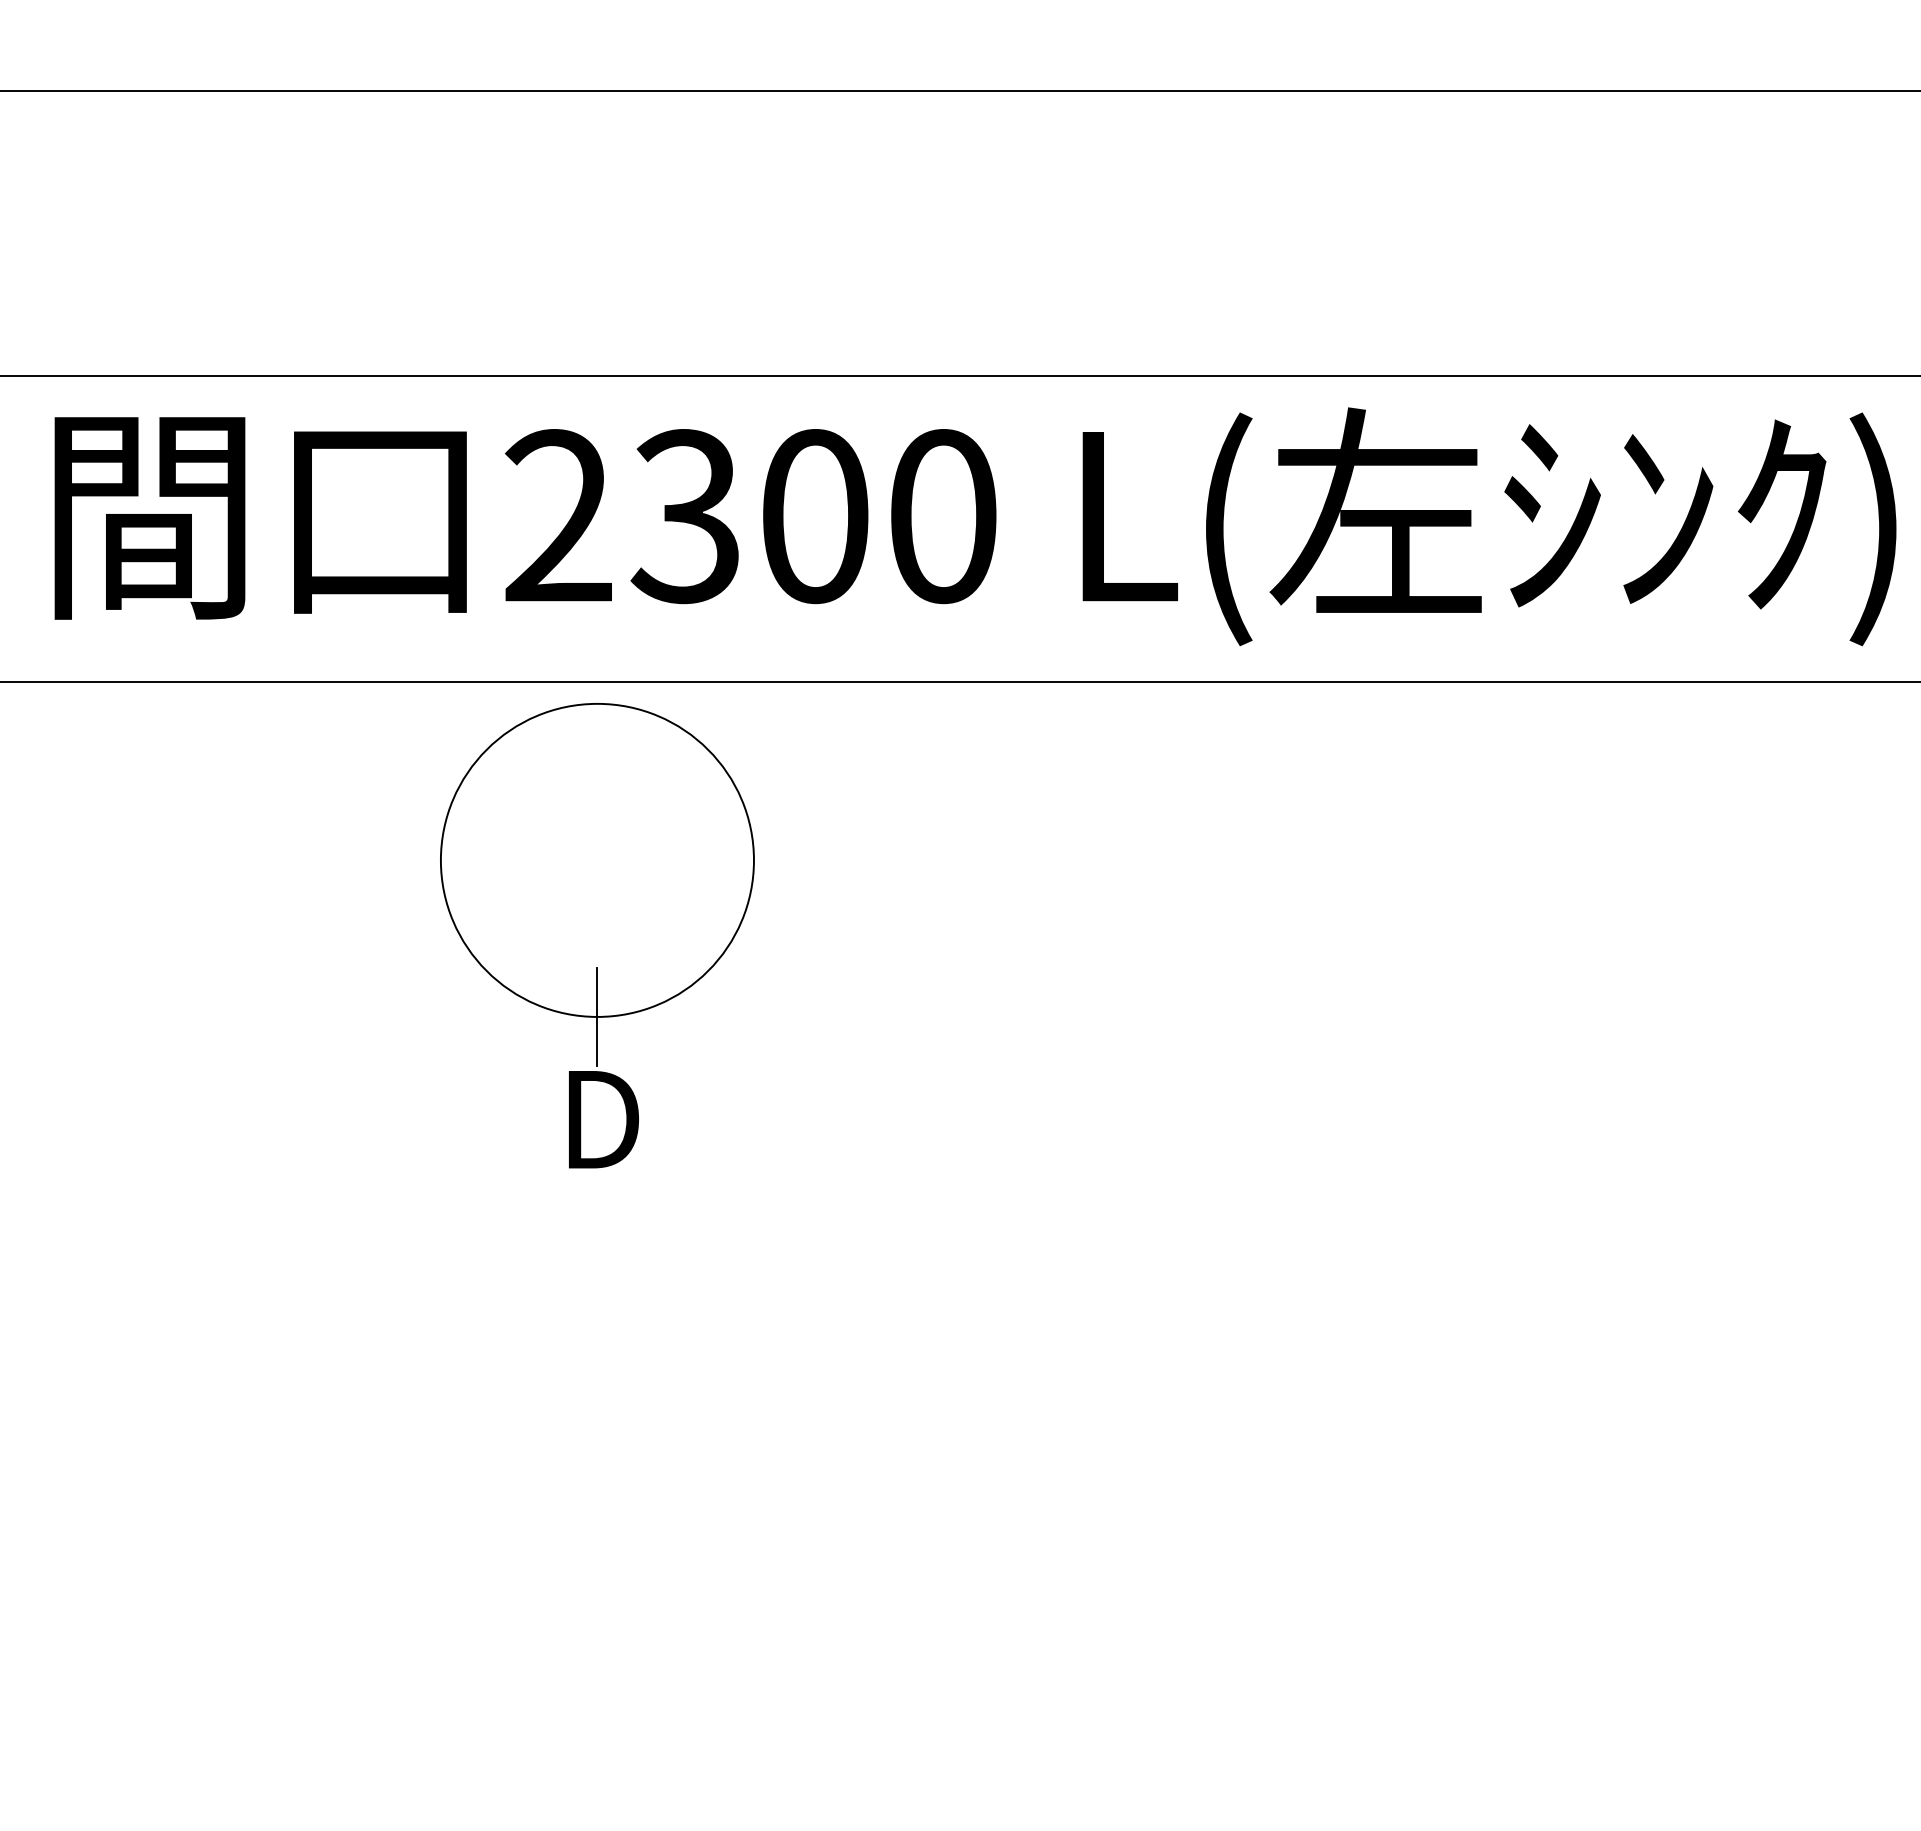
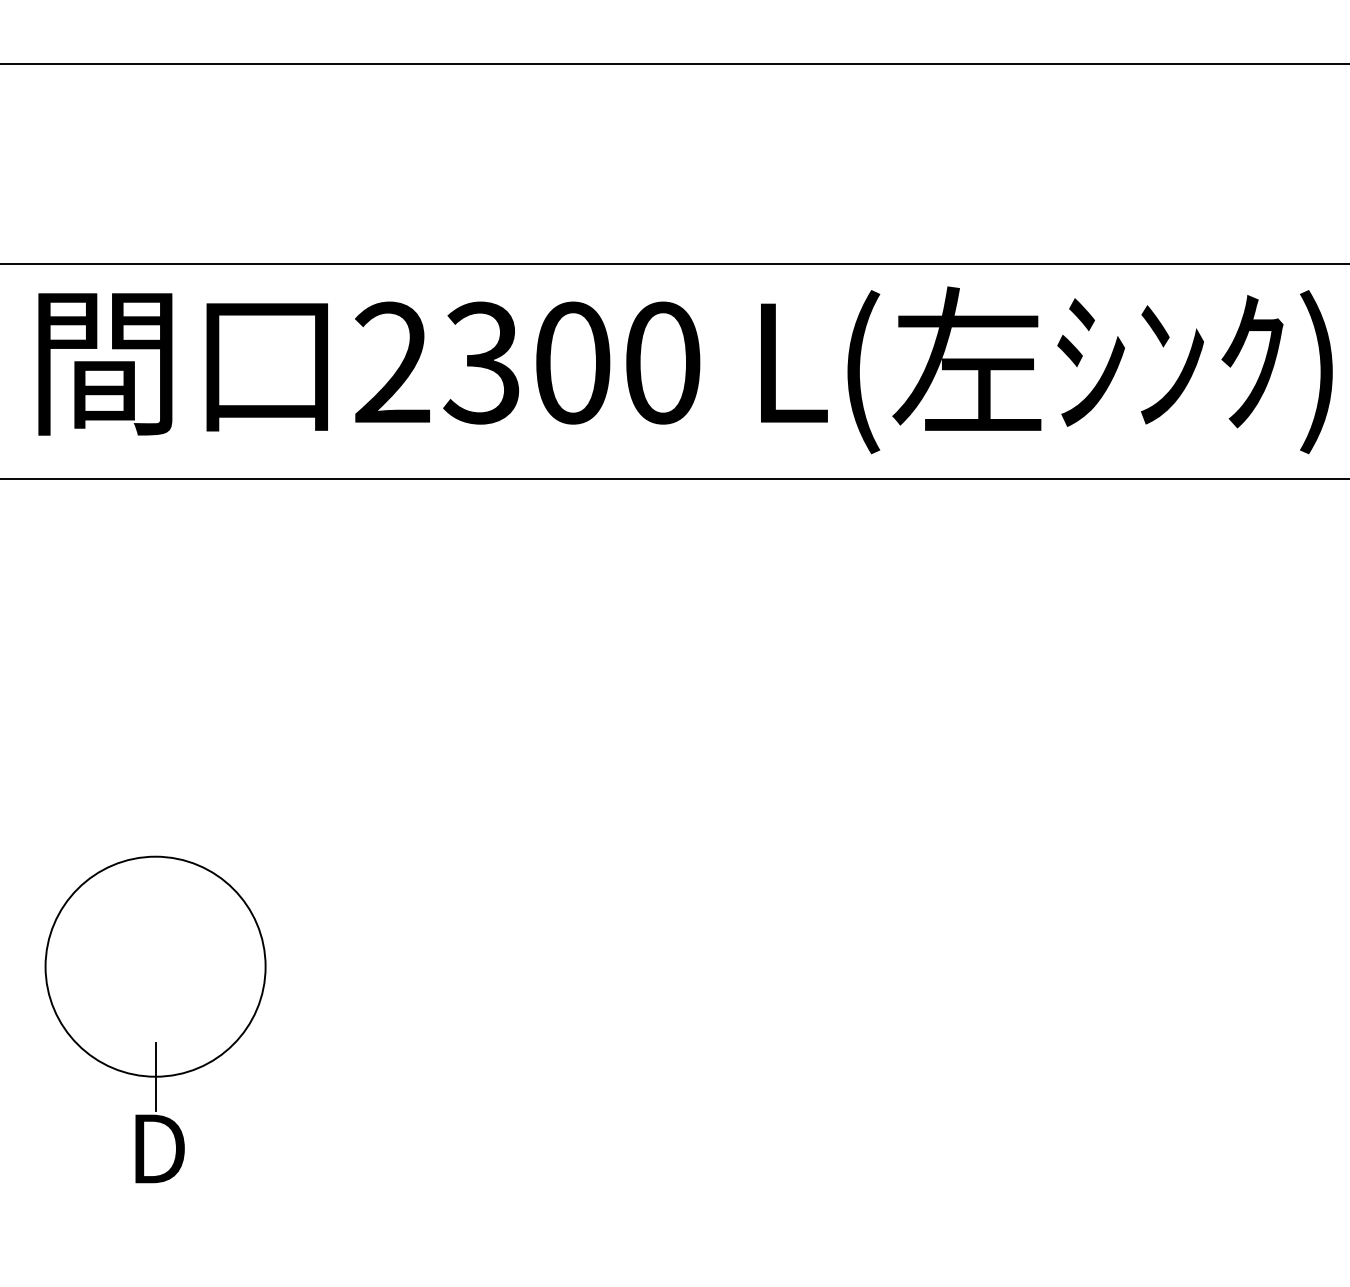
part: (597, 935) -> (155, 1019), moved

